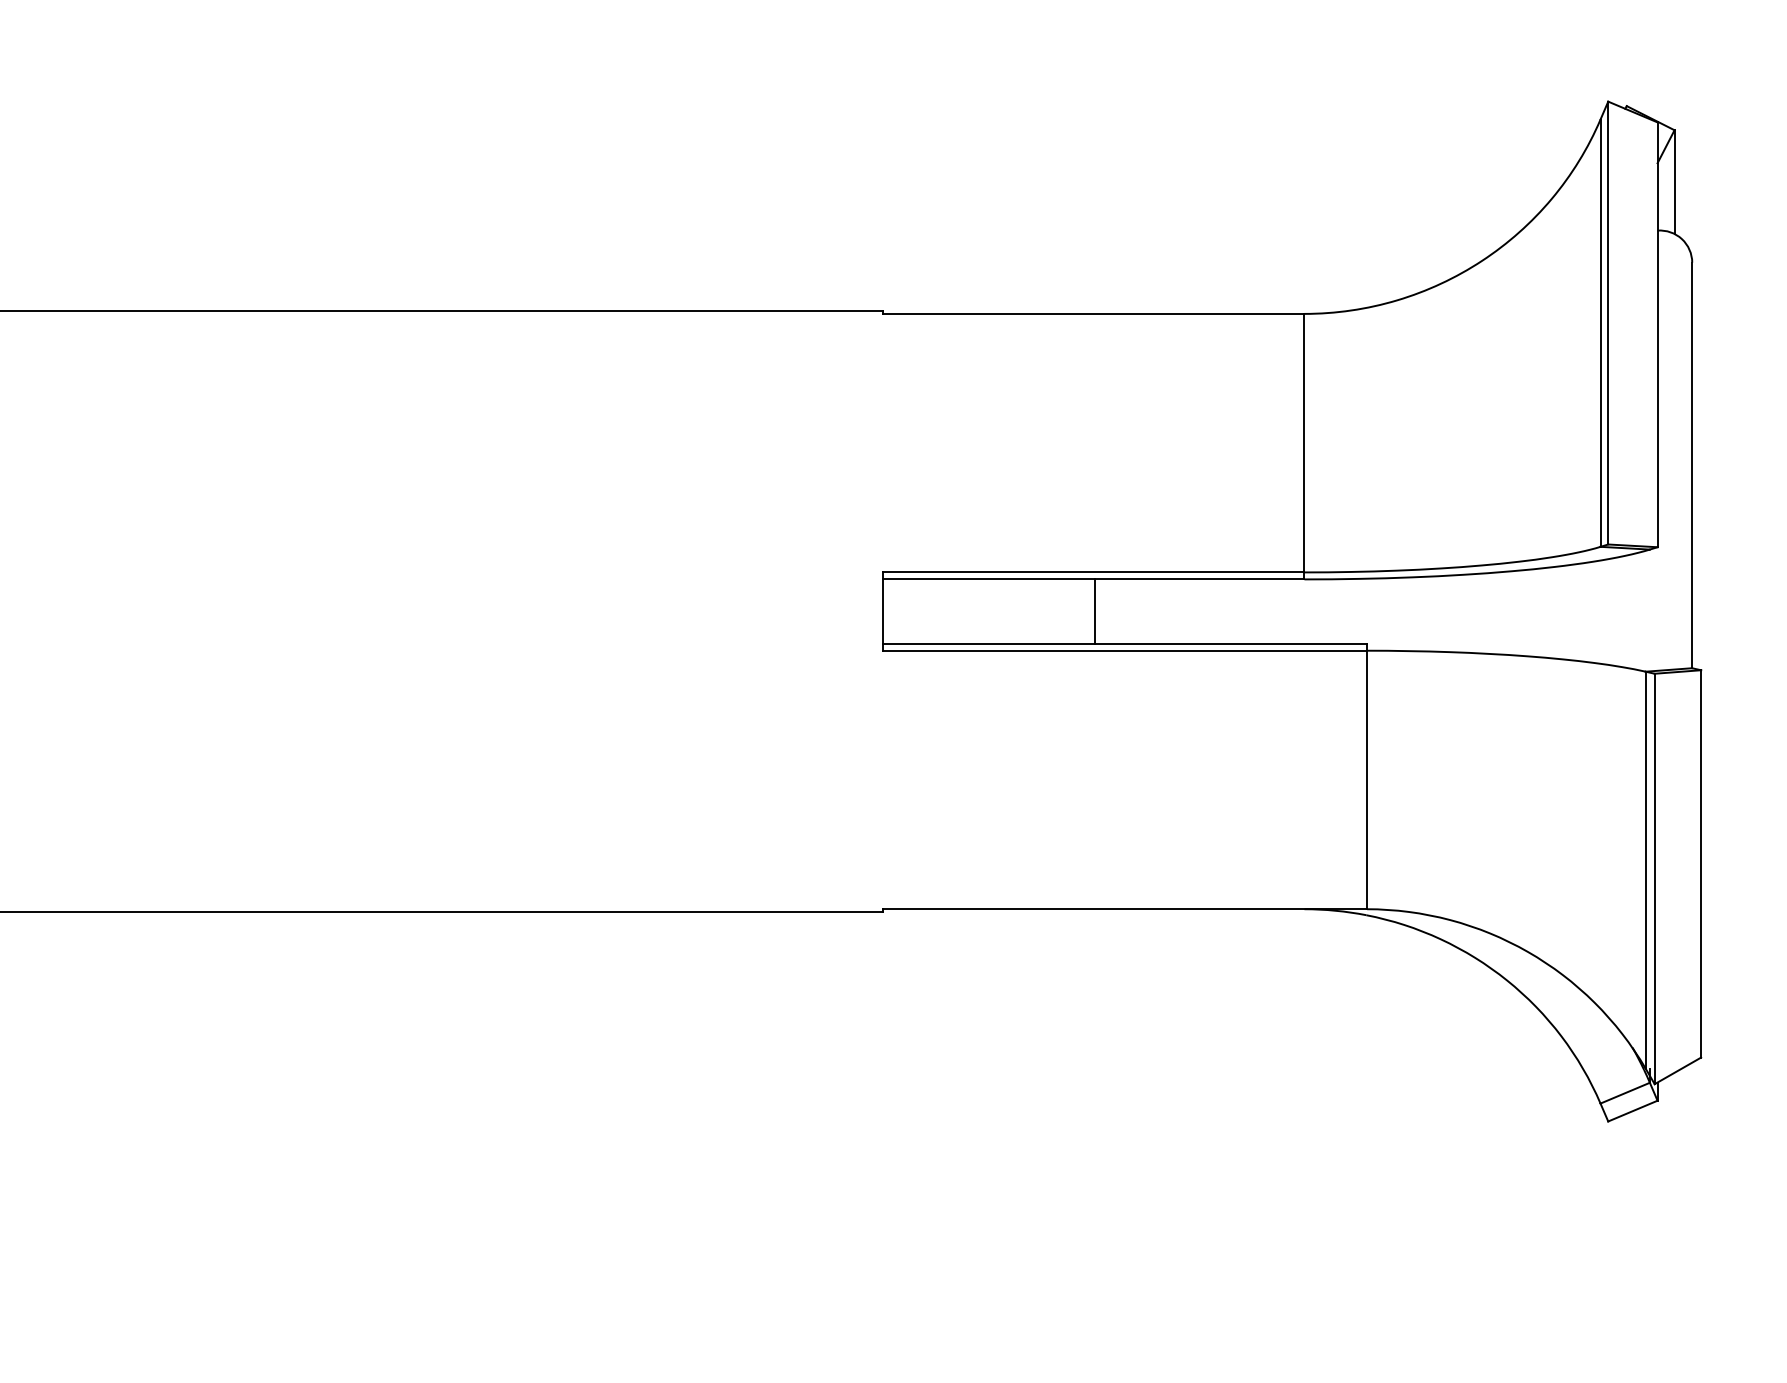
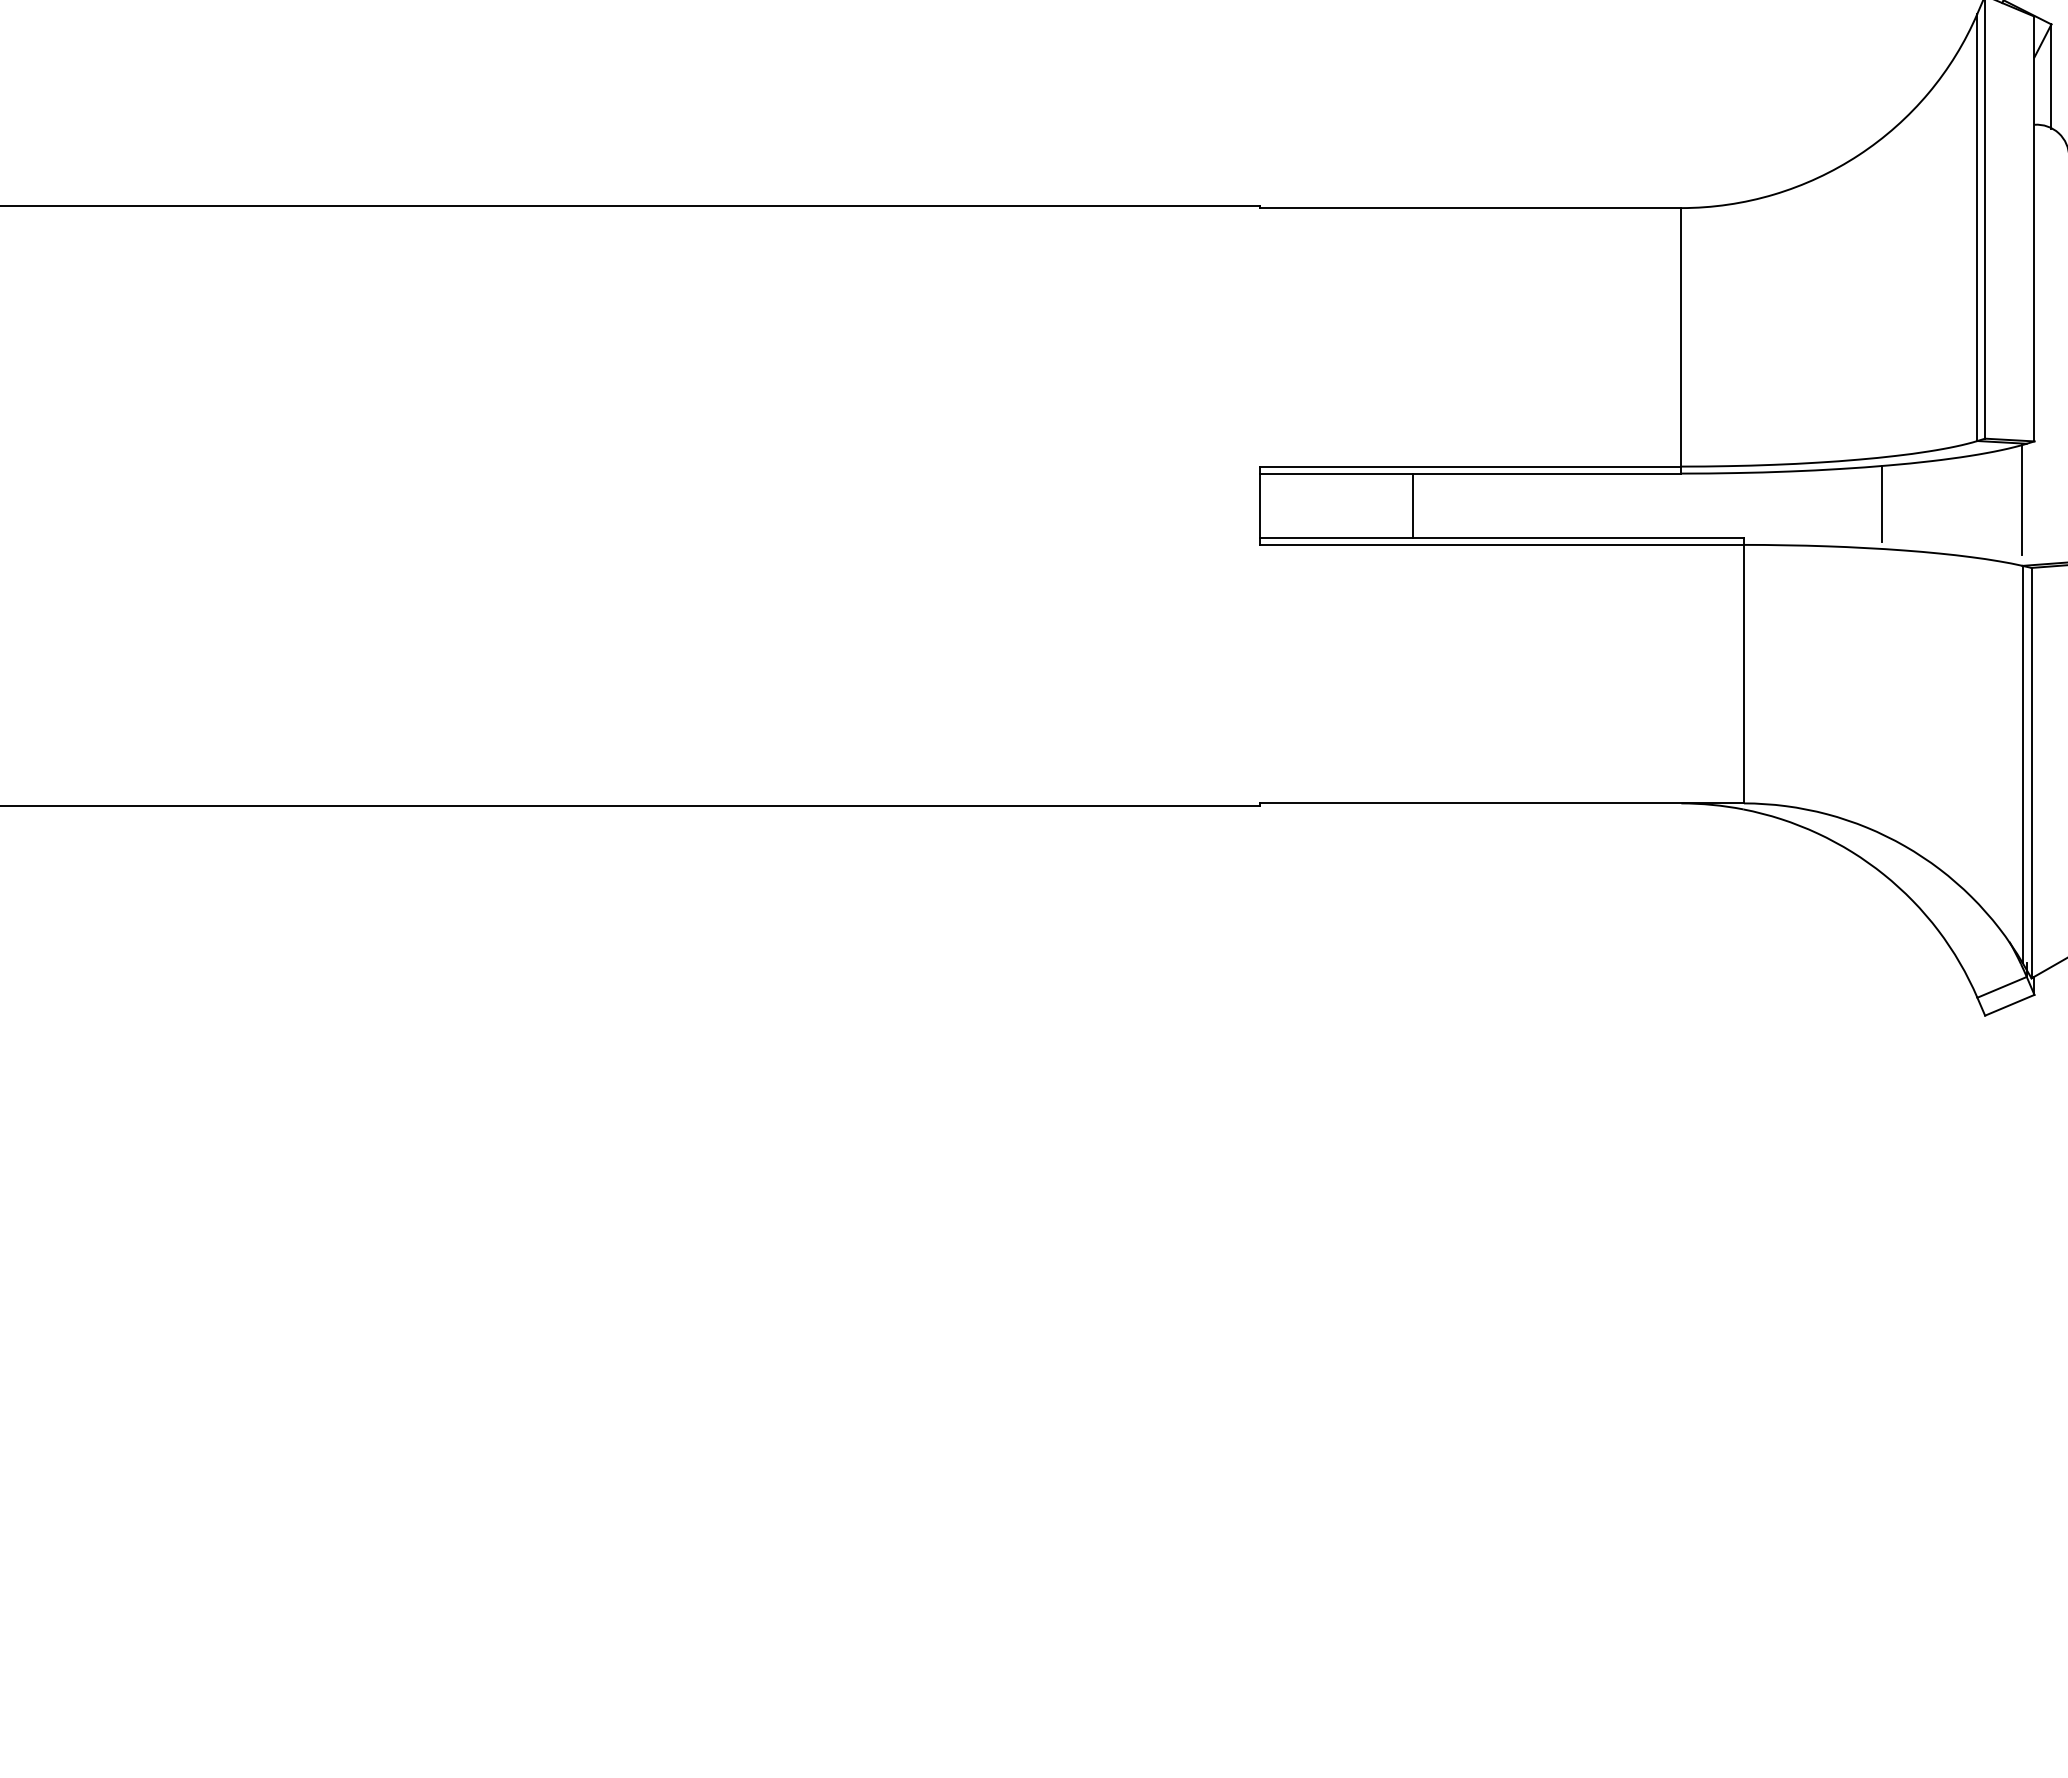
line: (1644, 605) -> (2021, 499), added
line: (1504, 609) -> (1881, 503), added
line: (1094, 611) -> (1412, 505), moved

